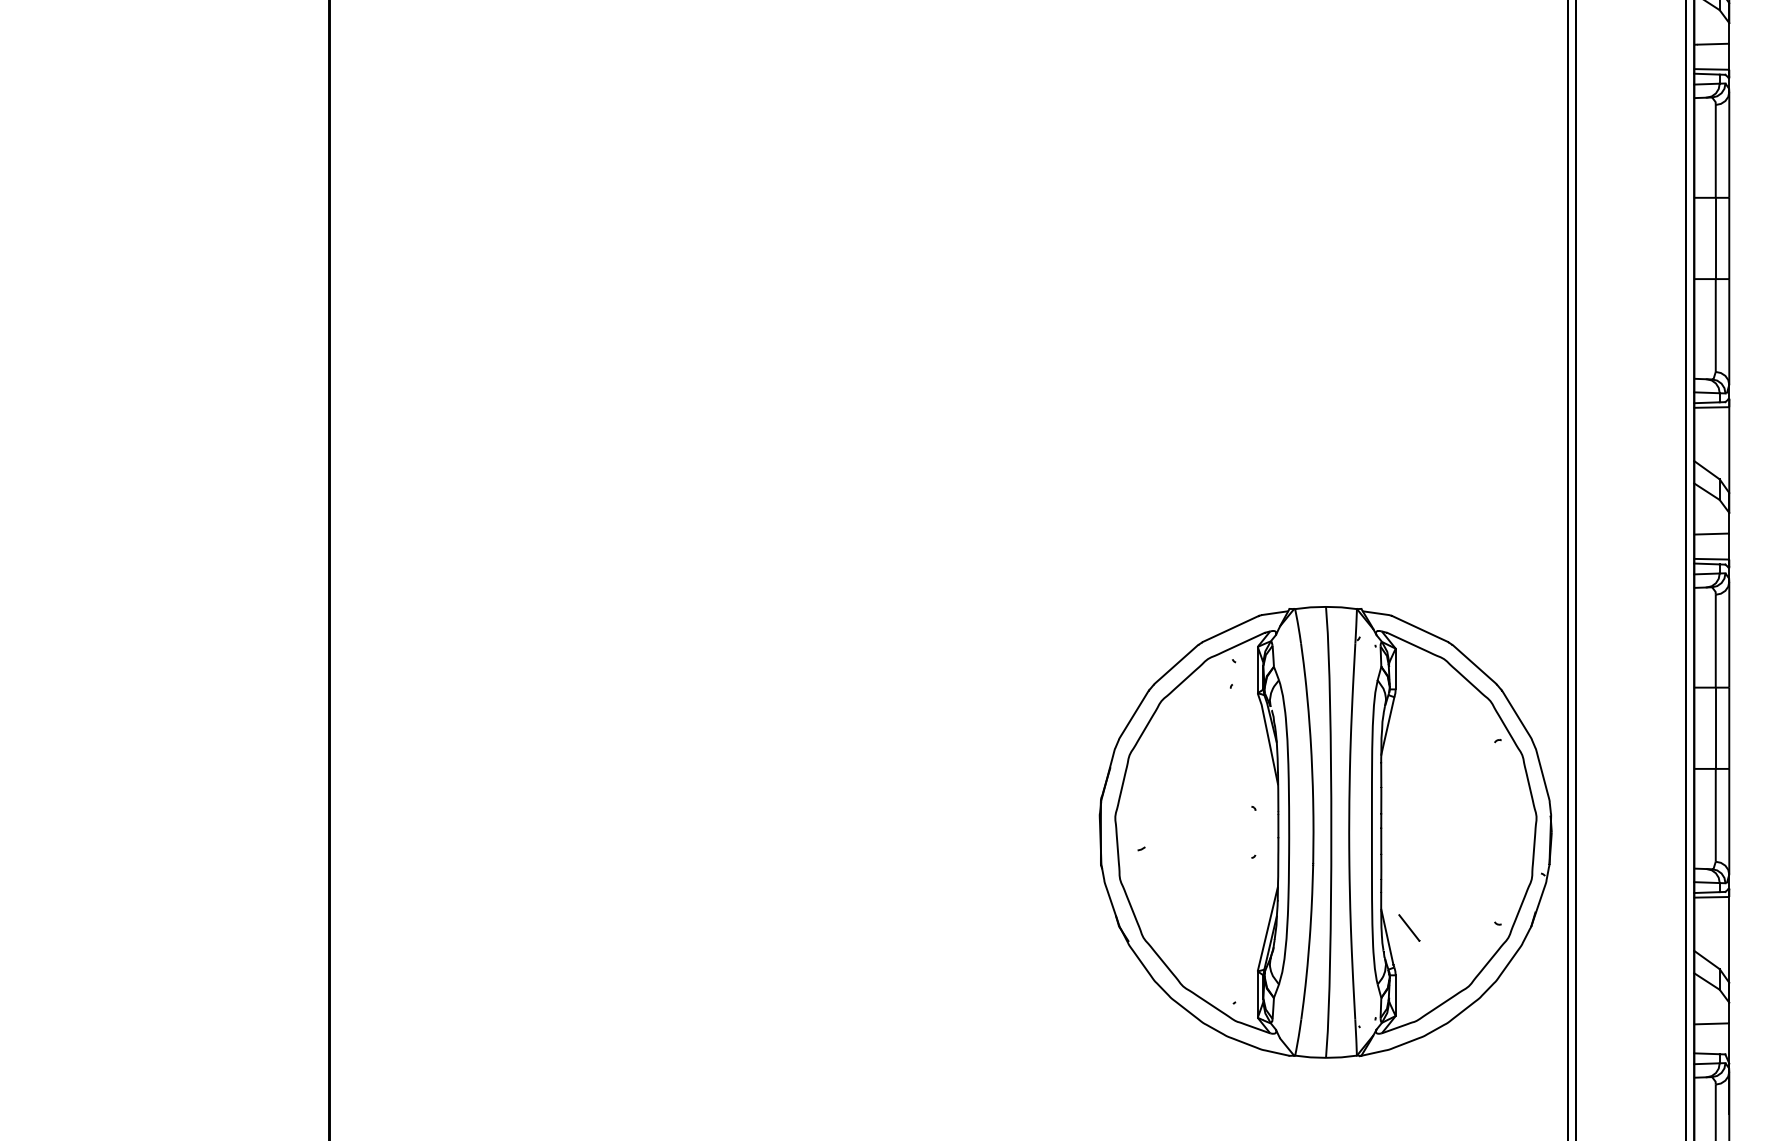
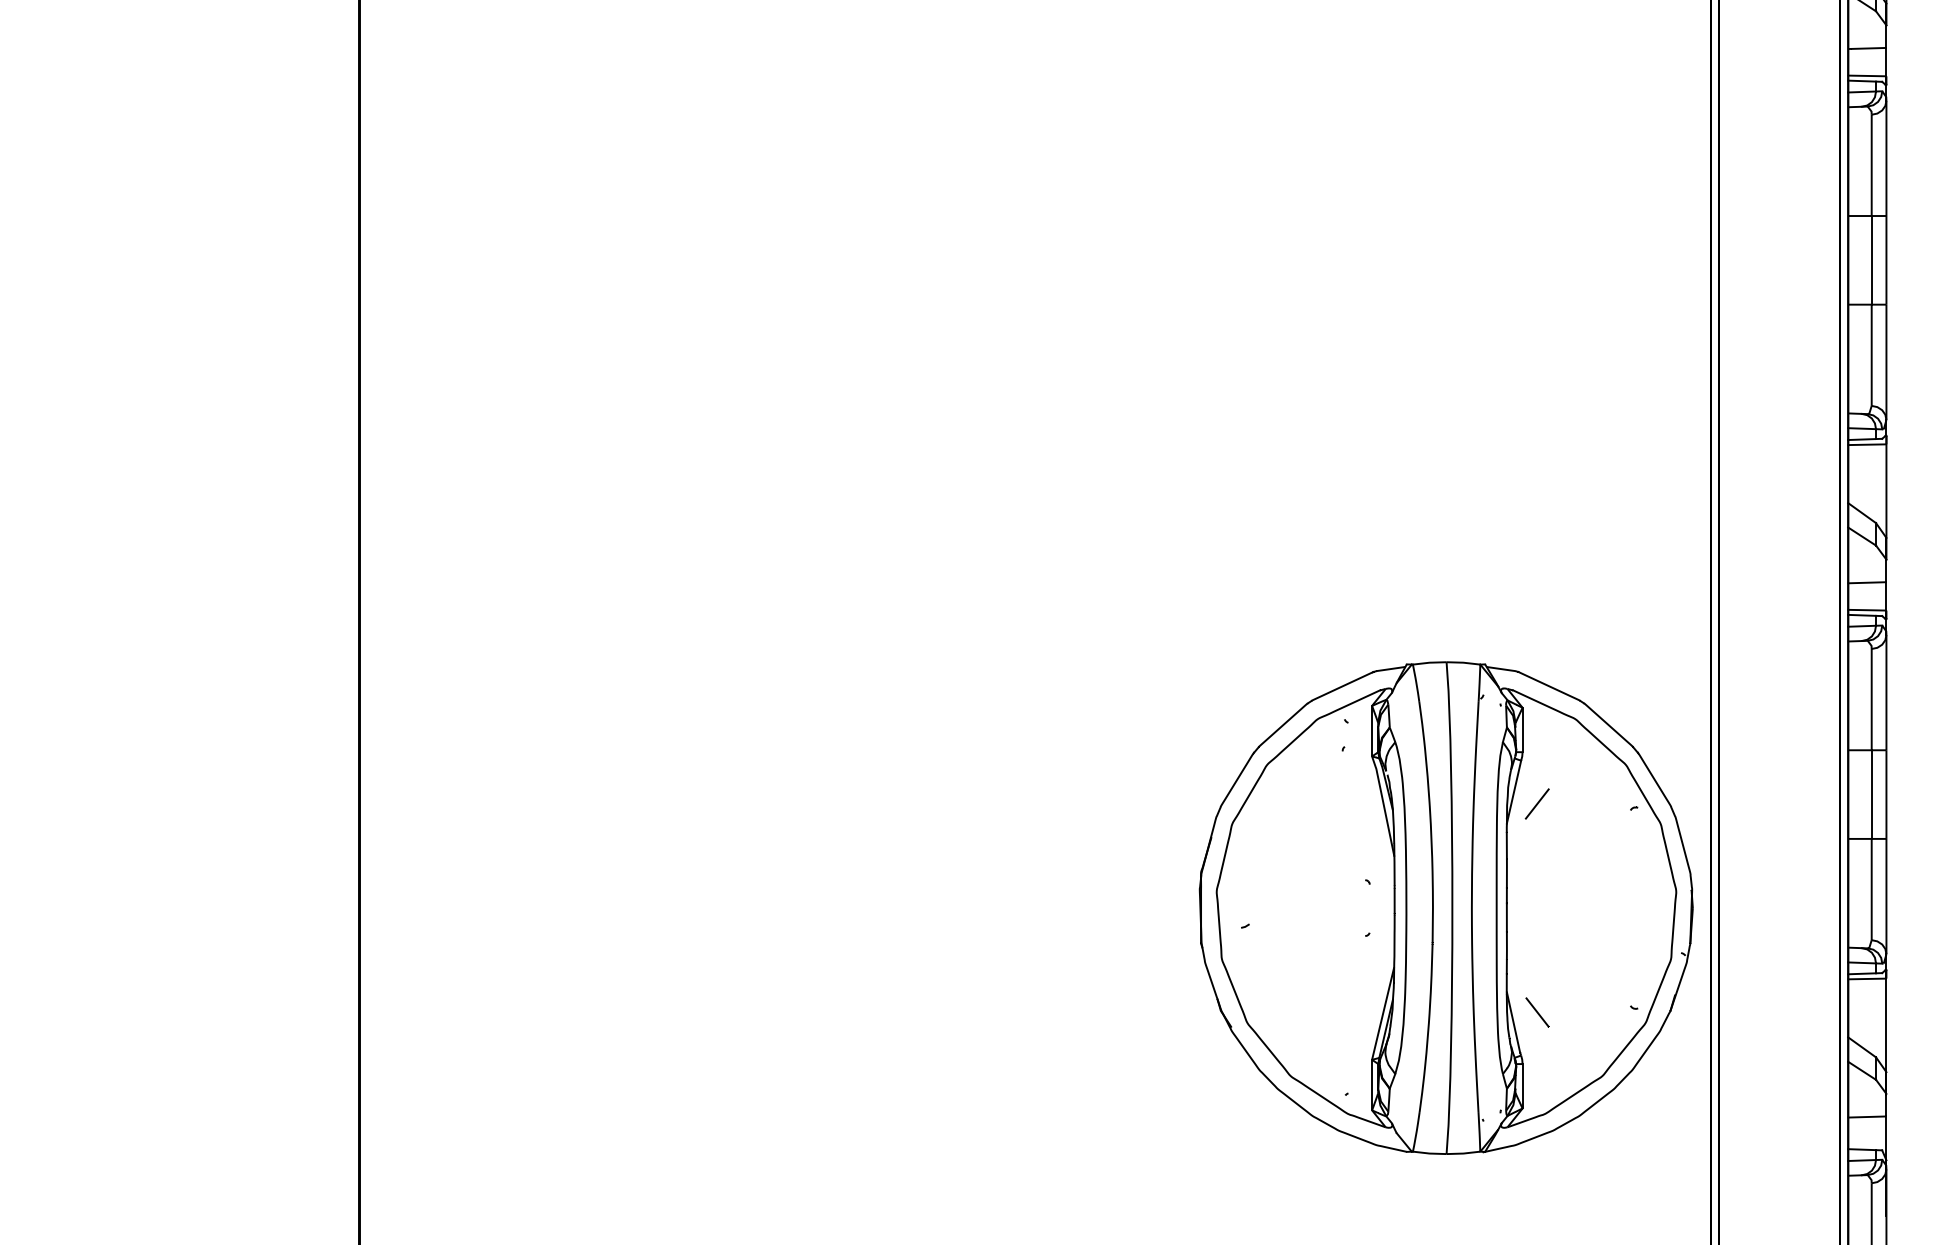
line: (1408, 736) -> (1536, 803), added

